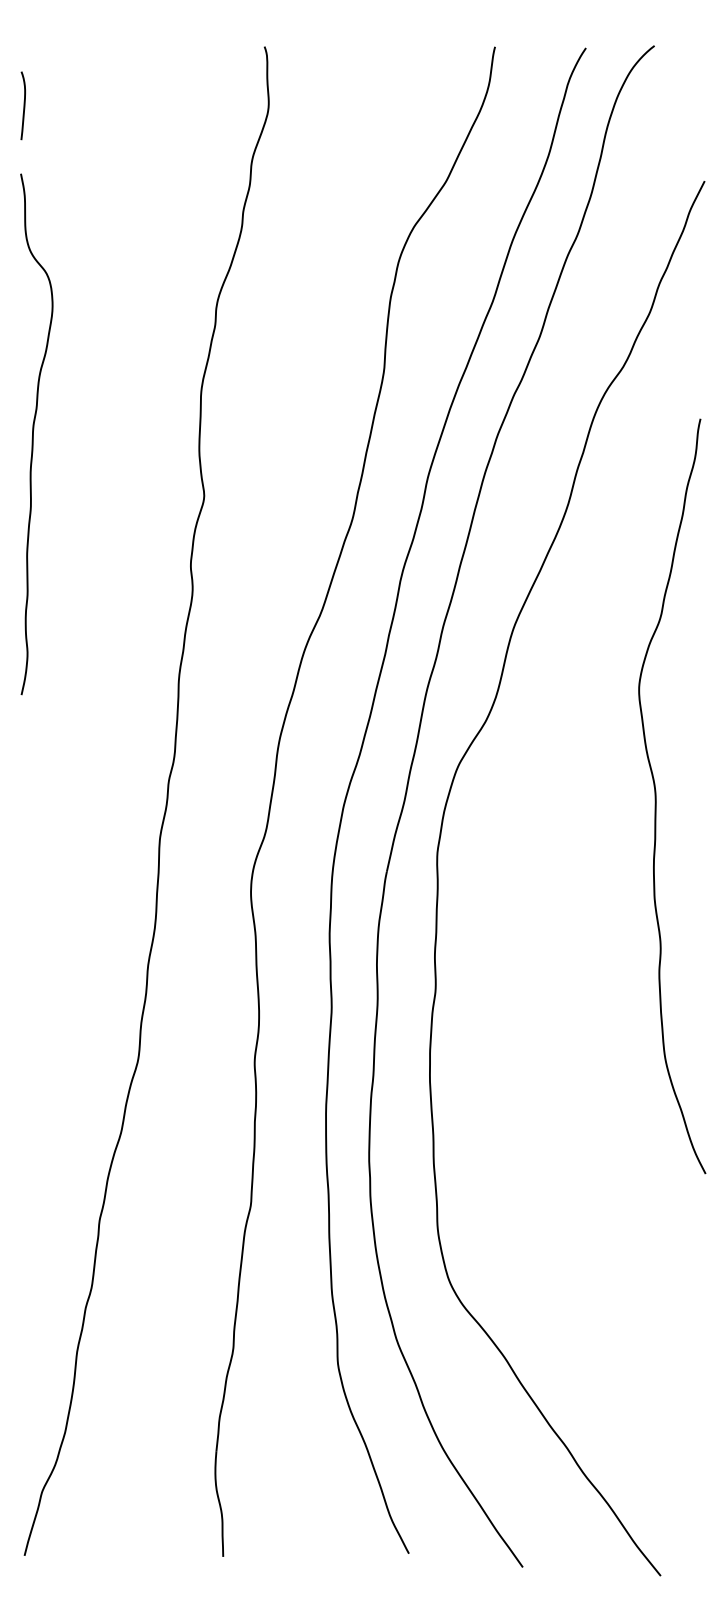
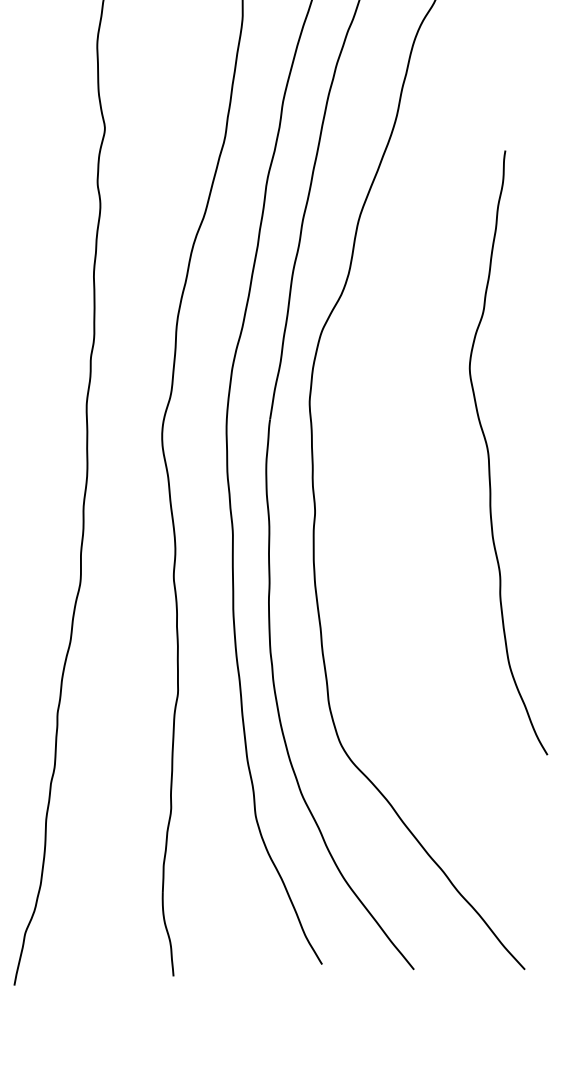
curve: (656, 796) -> (489, 455), moved

